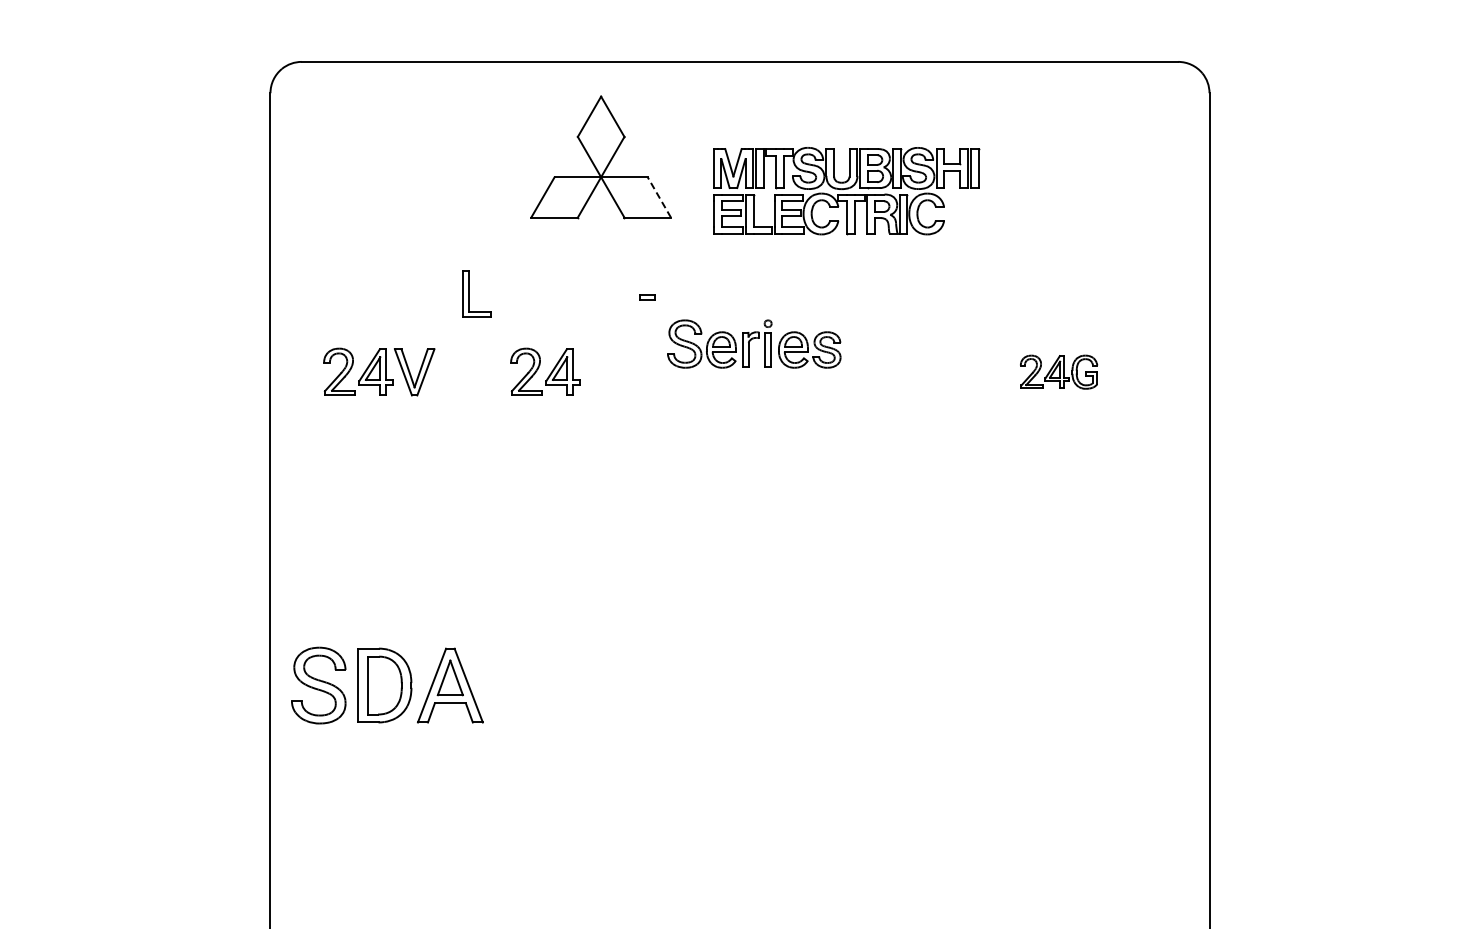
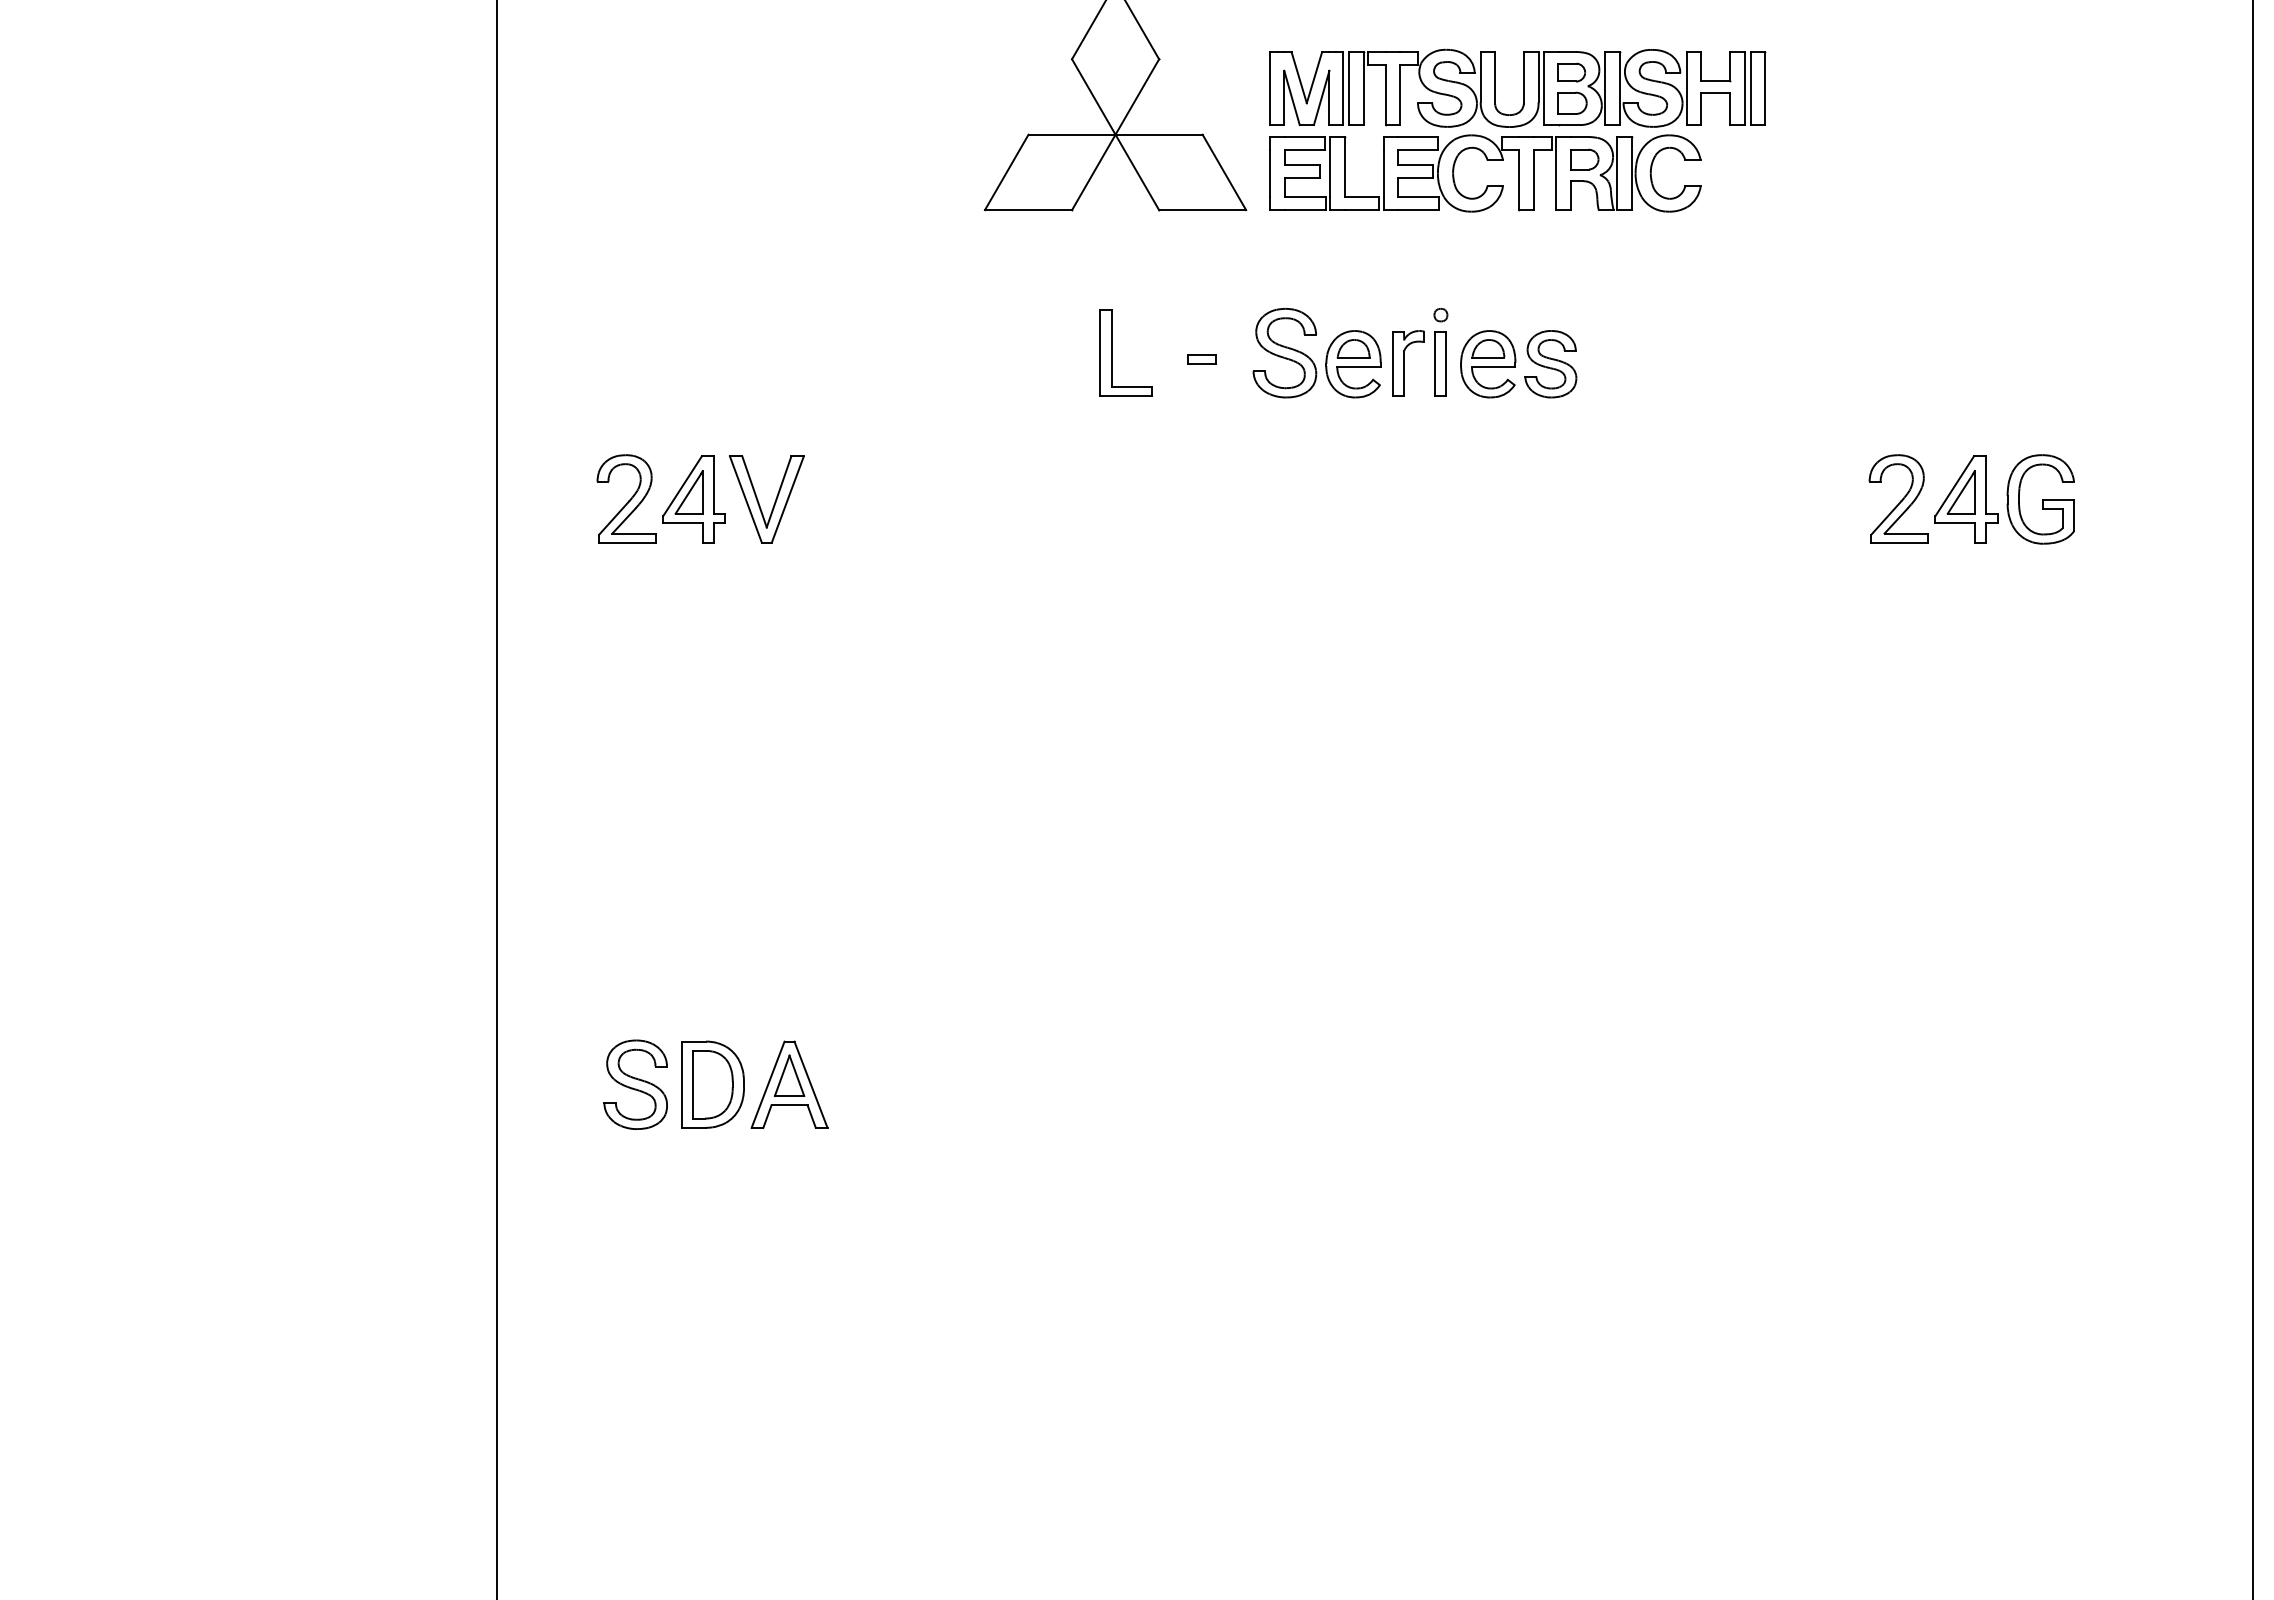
part: (846, 191) -> (1518, 131), moved
line: (659, 197) -> (1224, 172), dashed -> solid
part: (469, 293) -> (1112, 352), moved
part: (754, 343) -> (1415, 352), moved
part: (545, 371) -> (1011, 497), removed
part: (1058, 371) -> (1970, 497), size x1.43
part: (387, 684) -> (716, 1083), size x0.62

